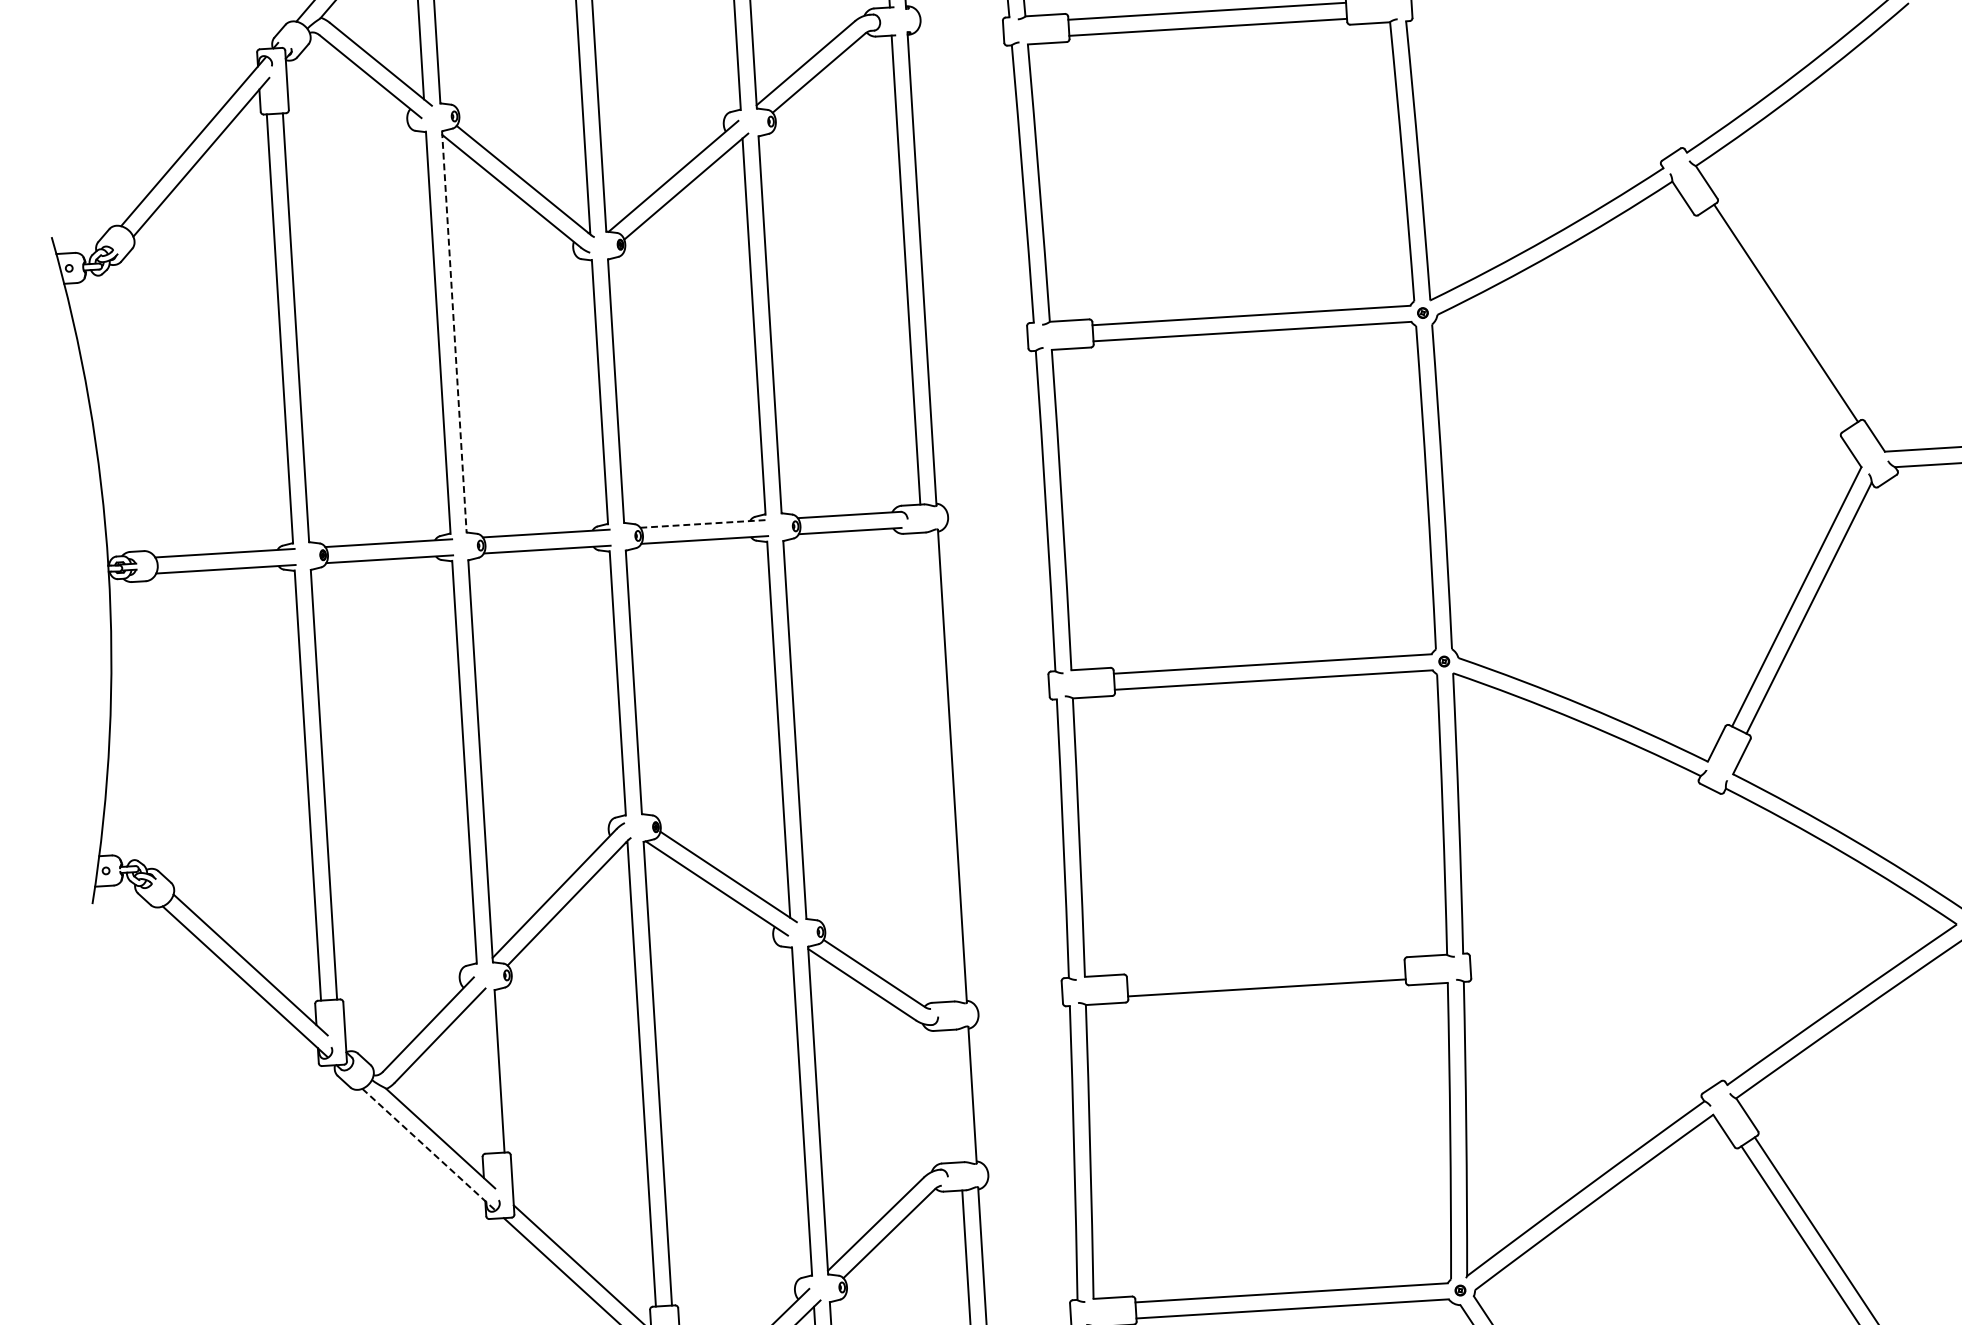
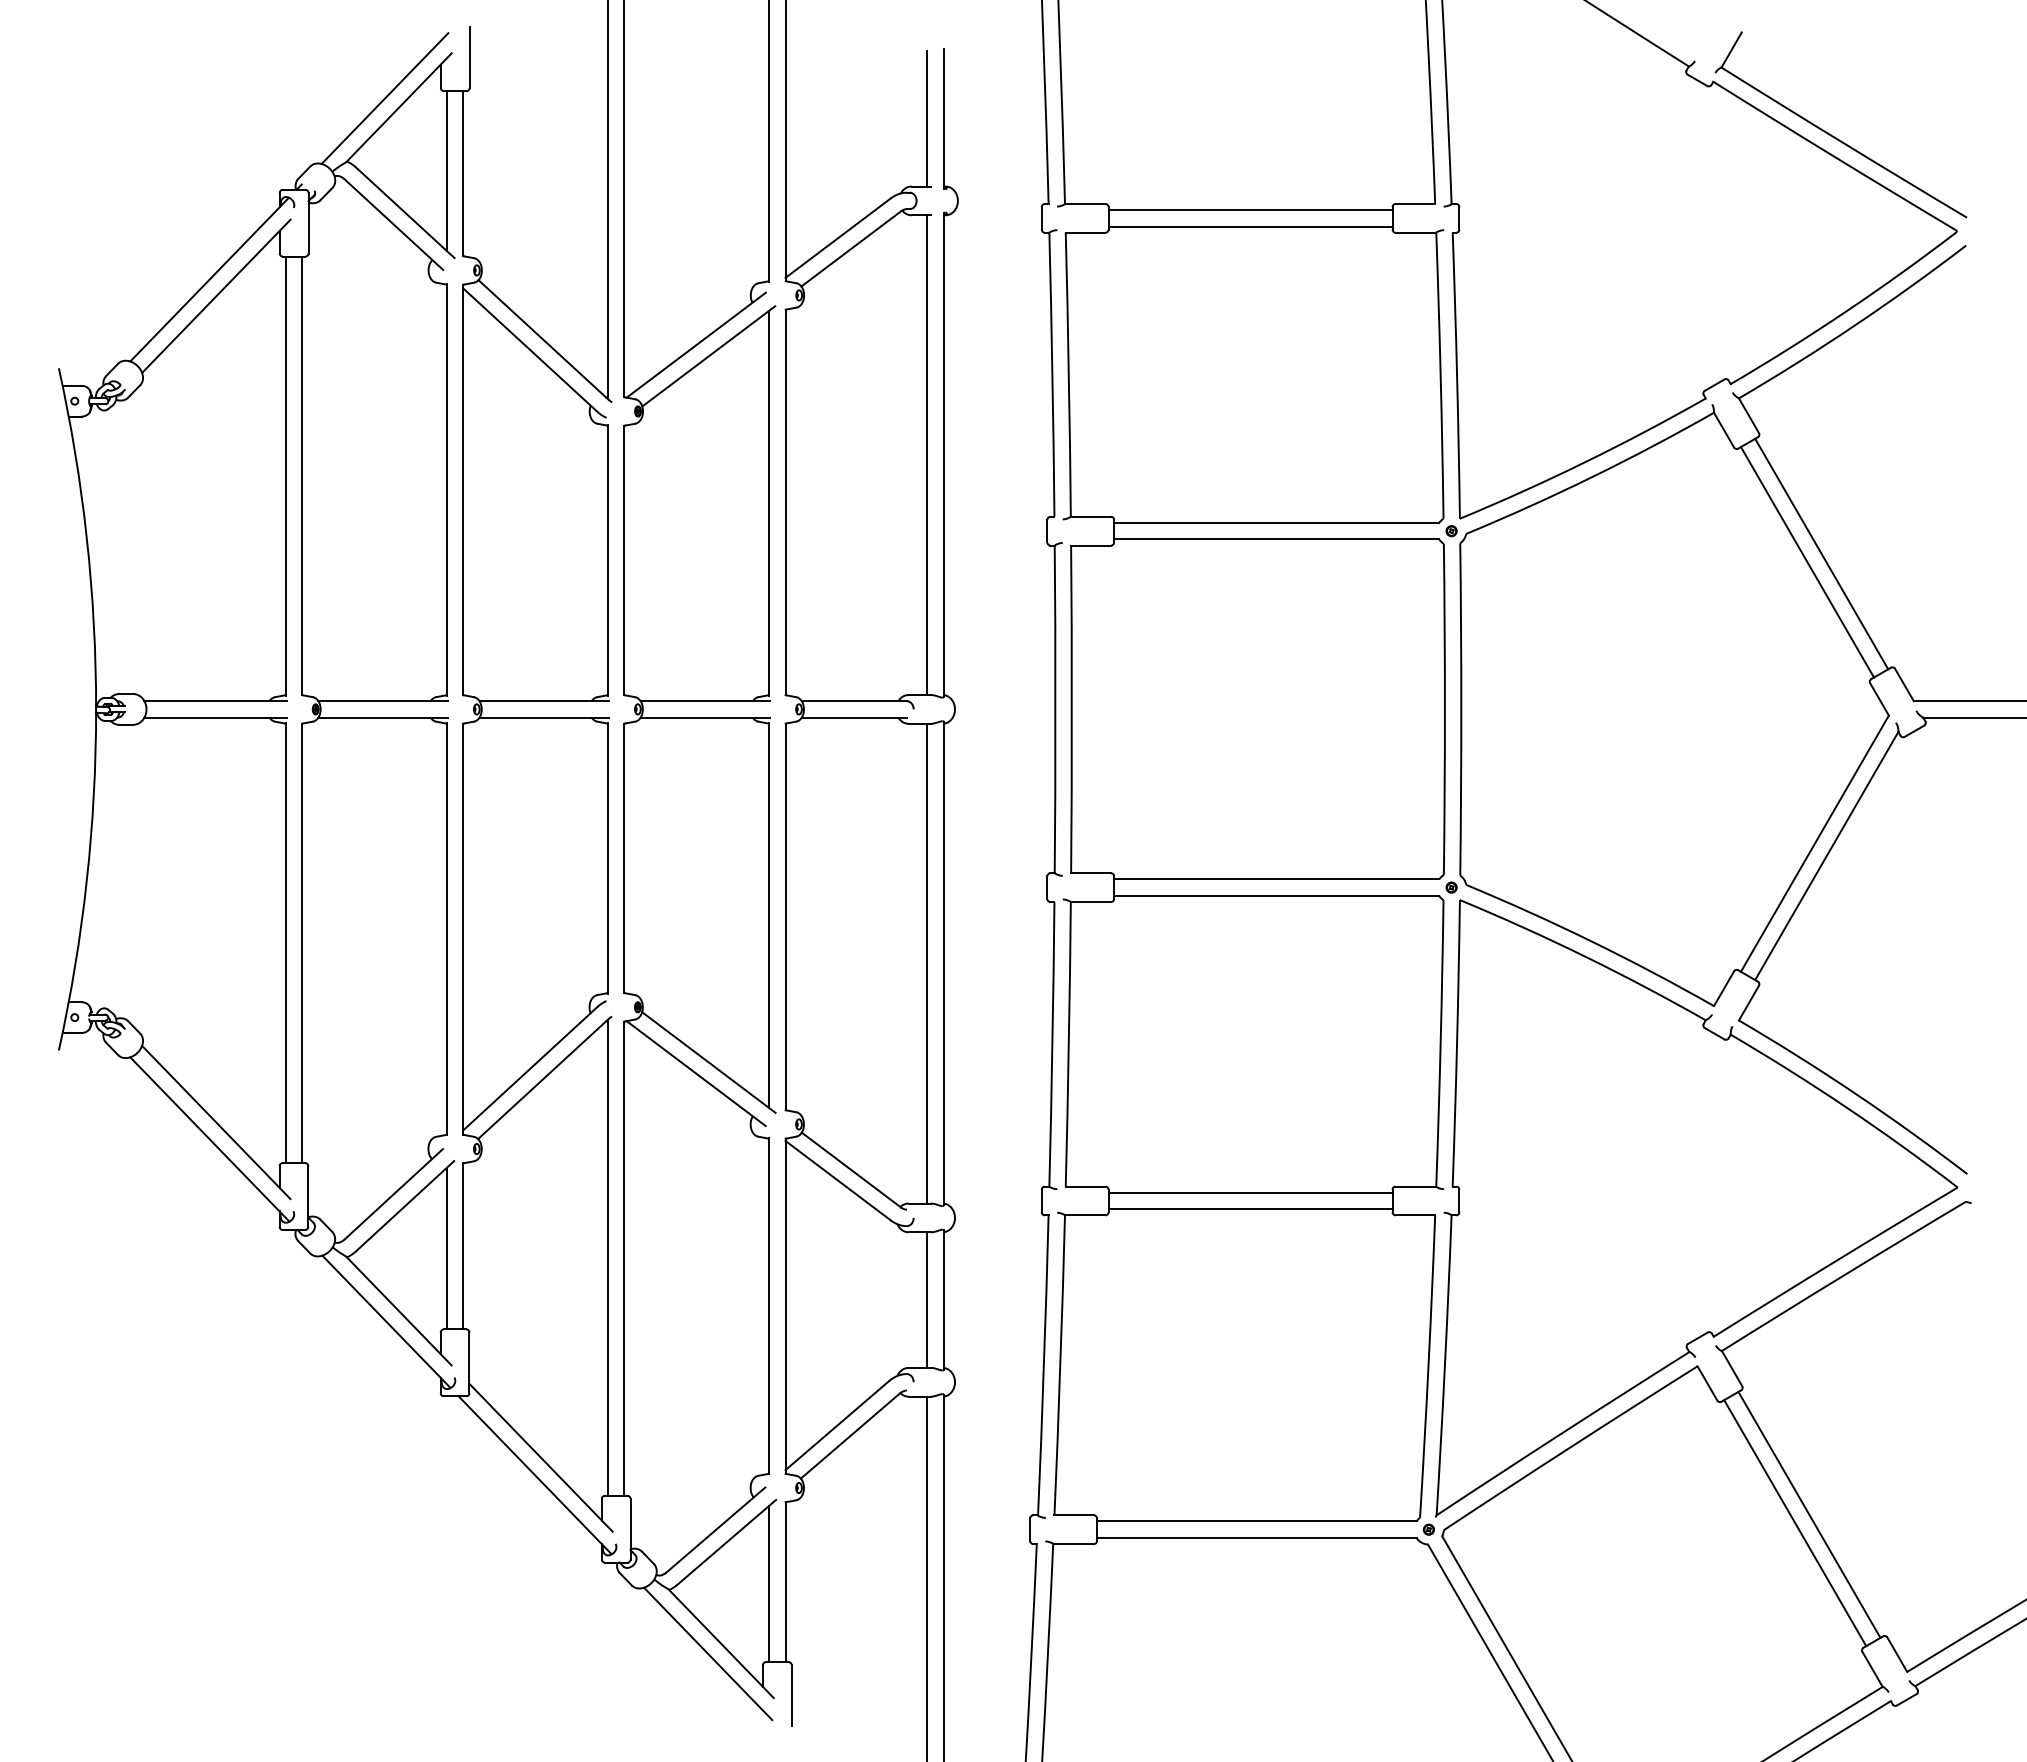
line: (1772, 322) -> (1807, 562), added
line: (454, 332) -> (463, 490), dashed -> solid
line: (703, 524) -> (705, 701), dashed -> solid
line: (936, 767) -> (927, 963), added
line: (1265, 971) -> (1250, 1192), added
line: (483, 1074) -> (446, 1248), added
line: (956, 1095) -> (927, 1299), added
line: (428, 1149) -> (386, 1321), dashed -> solid

